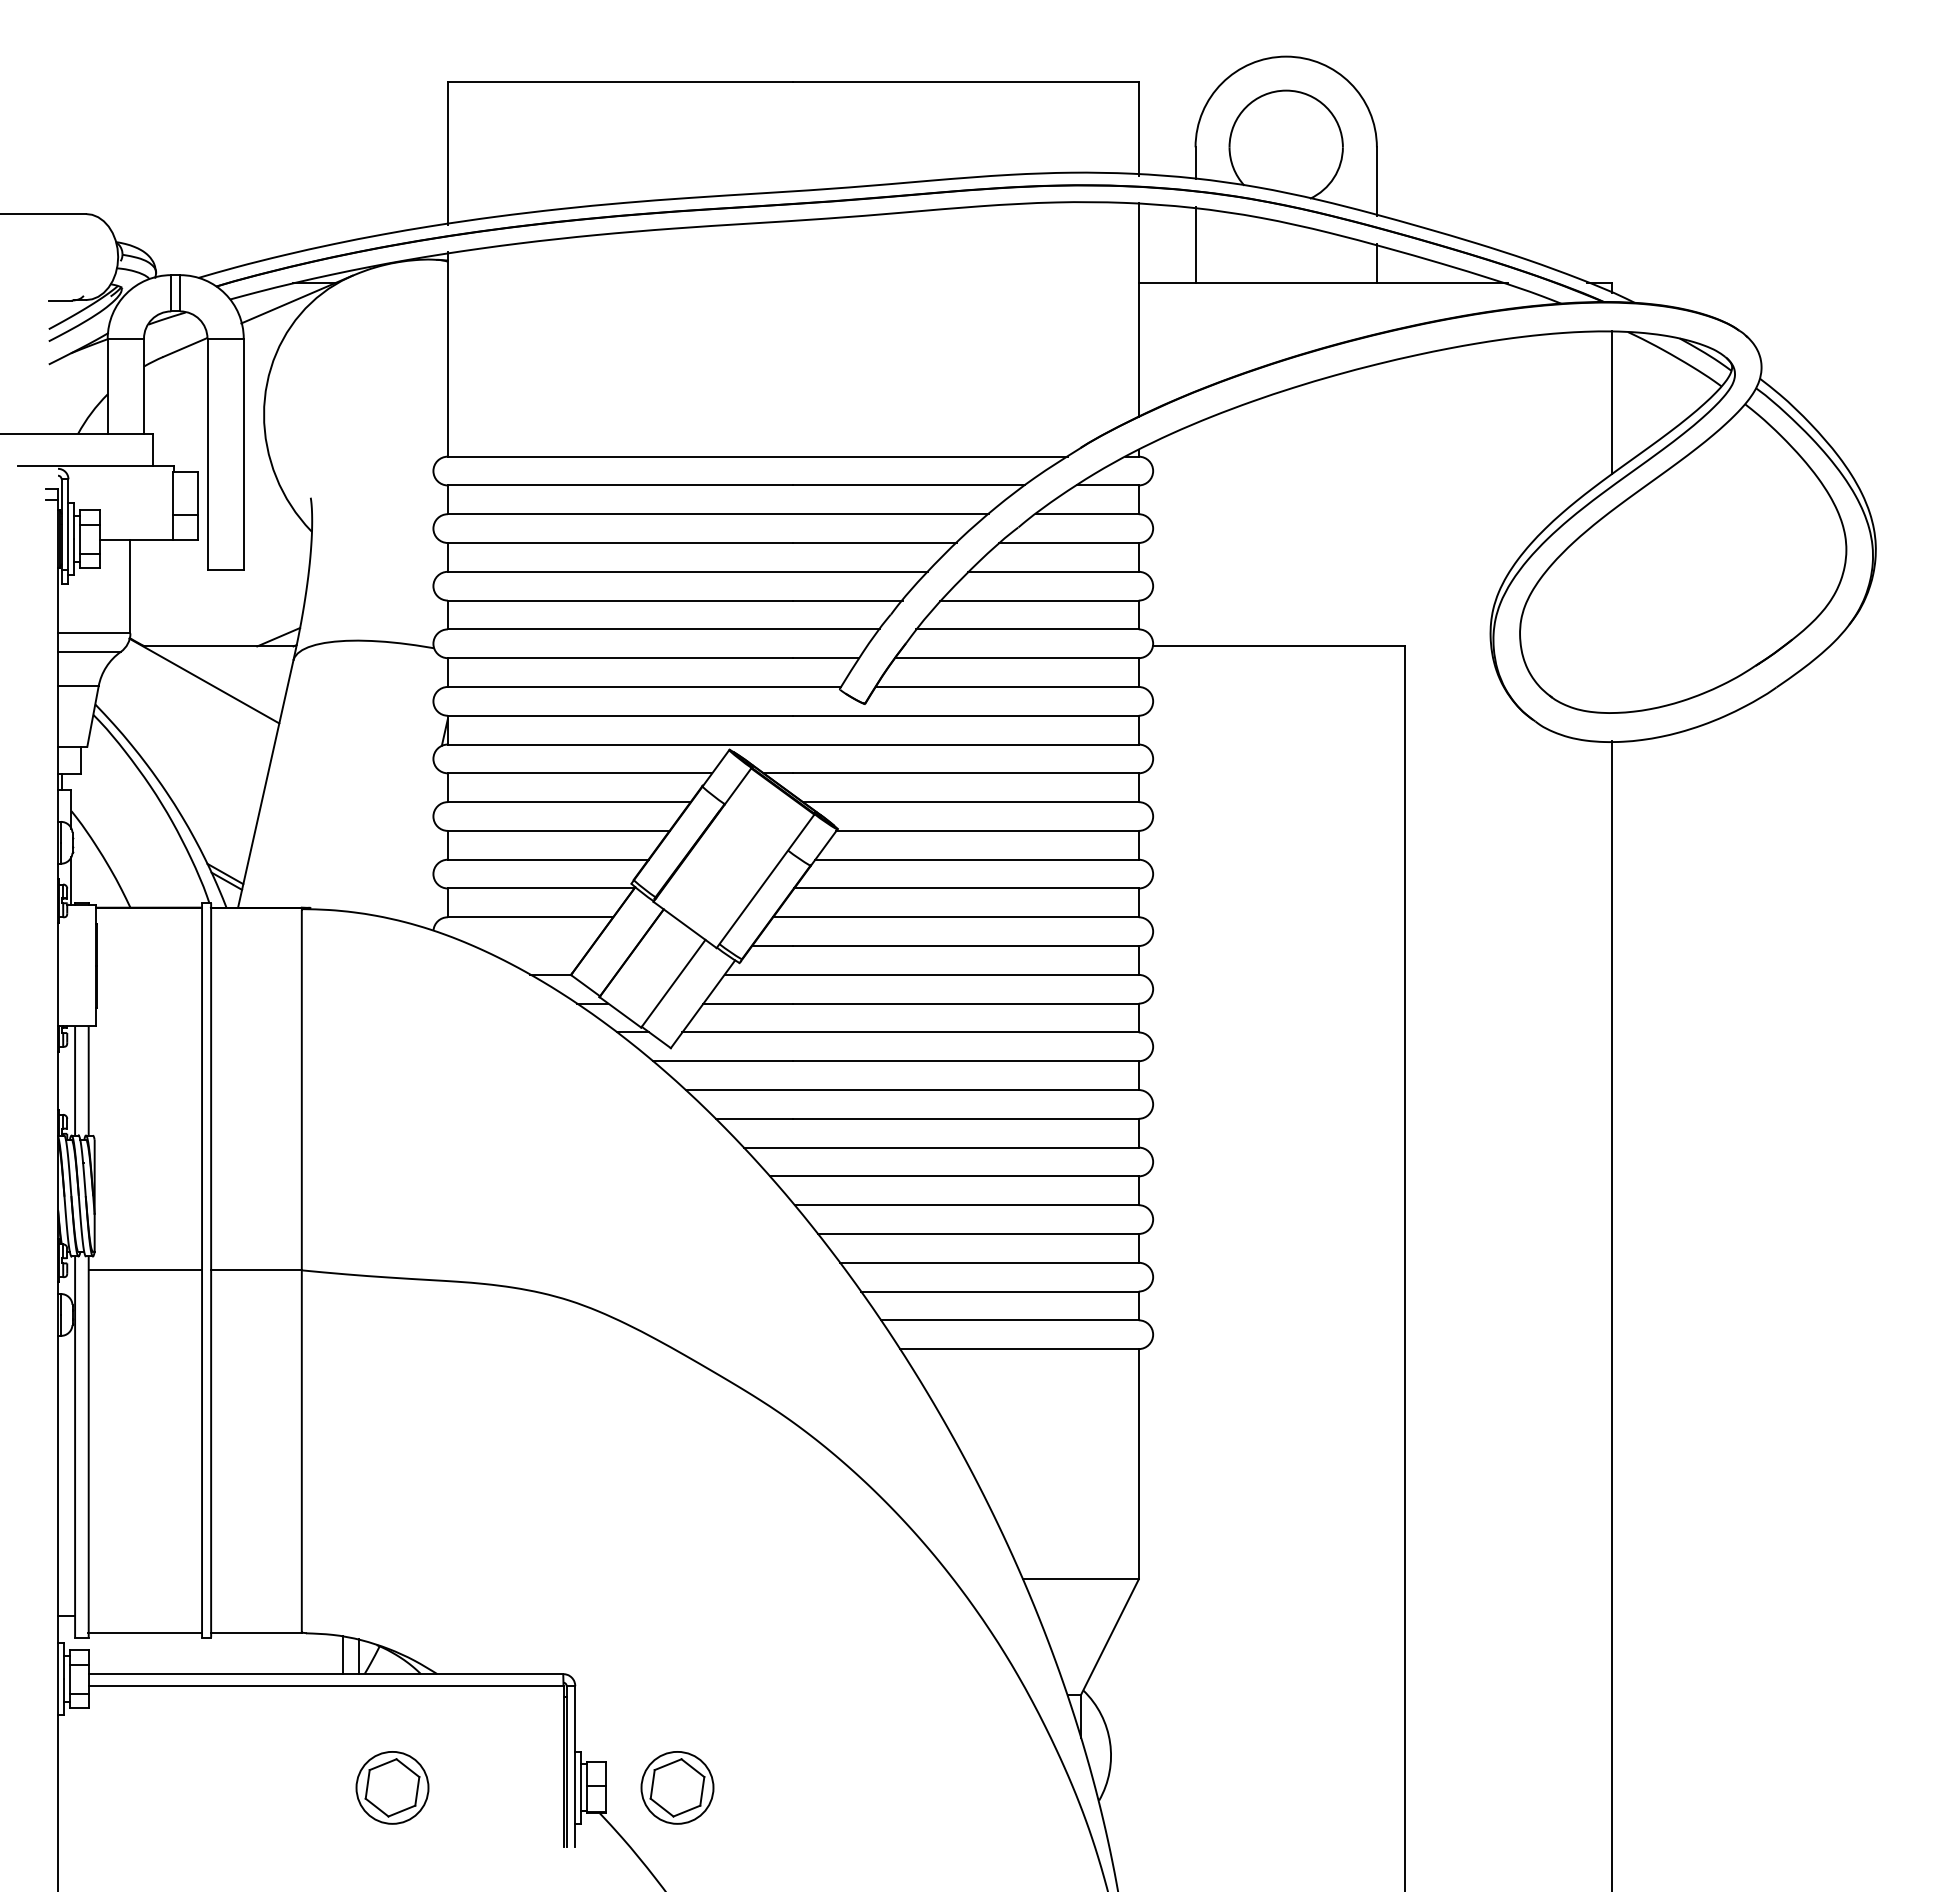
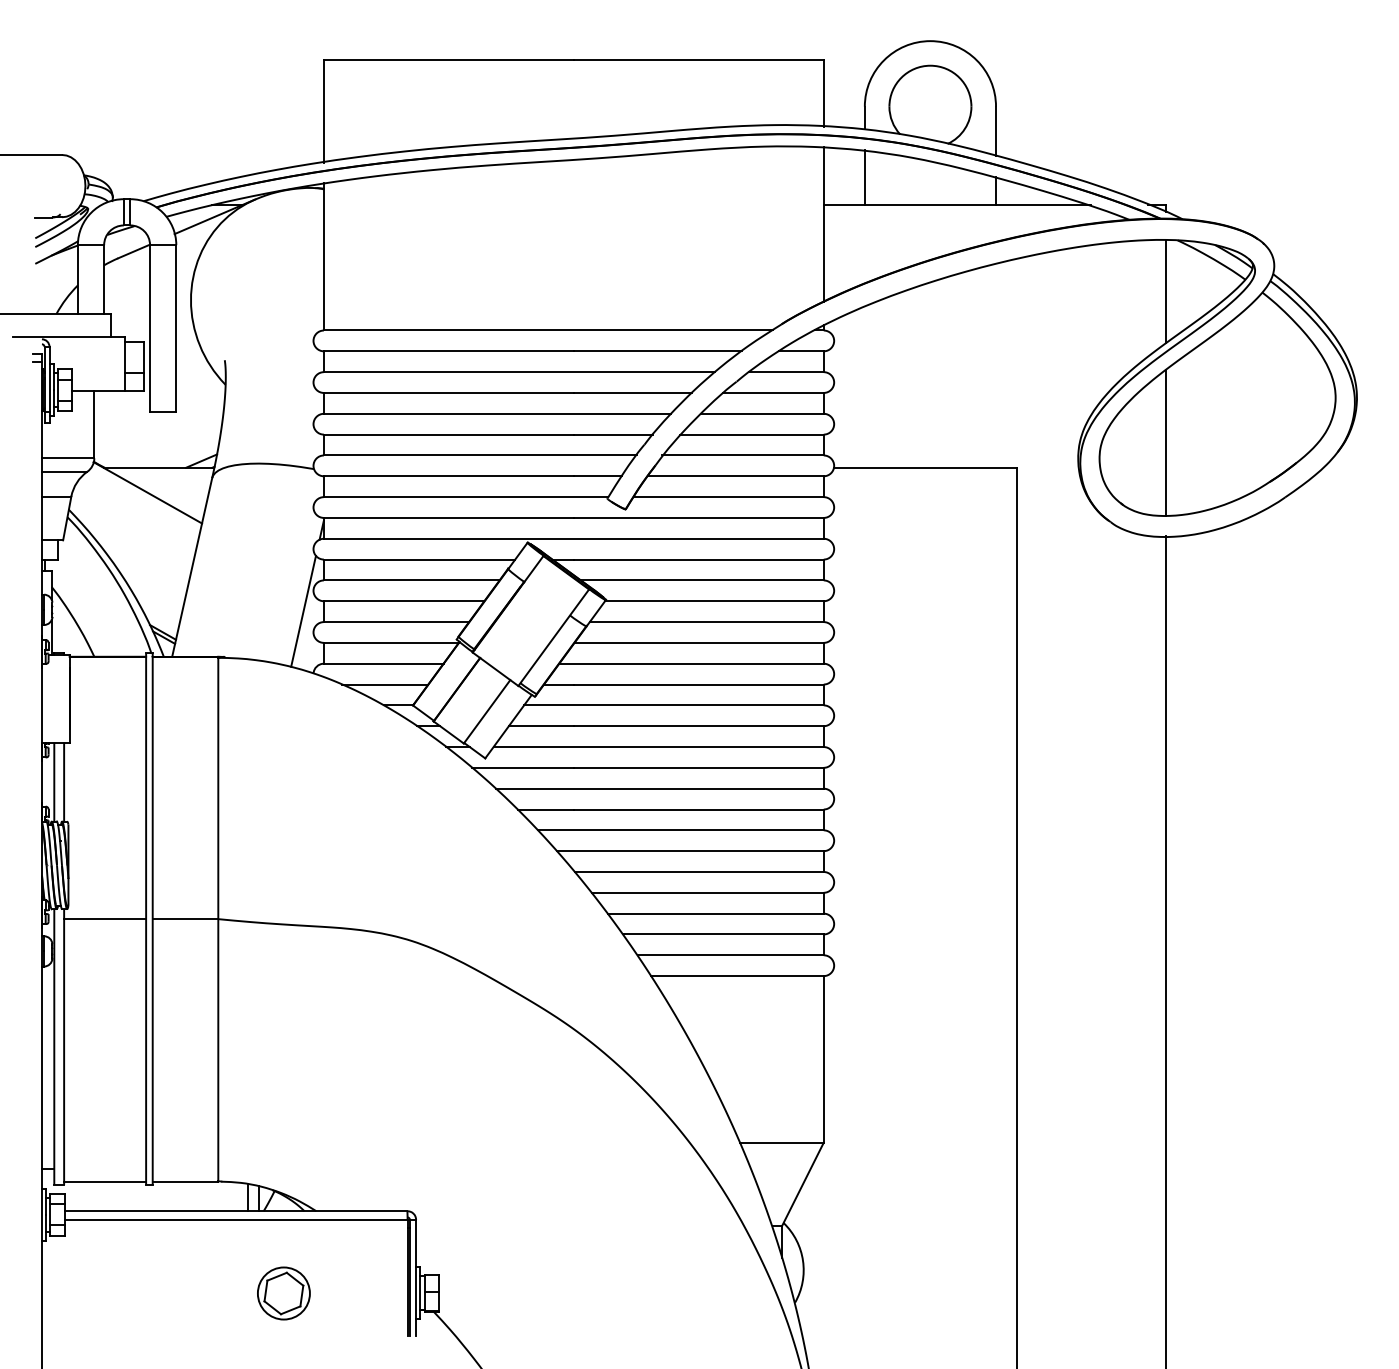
line: (1611, 611) -> (1165, 442), added
line: (419, 844) -> (303, 611), added
line: (532, 946) -> (385, 684), added
part: (677, 1787) -> (490, 1293), removed

